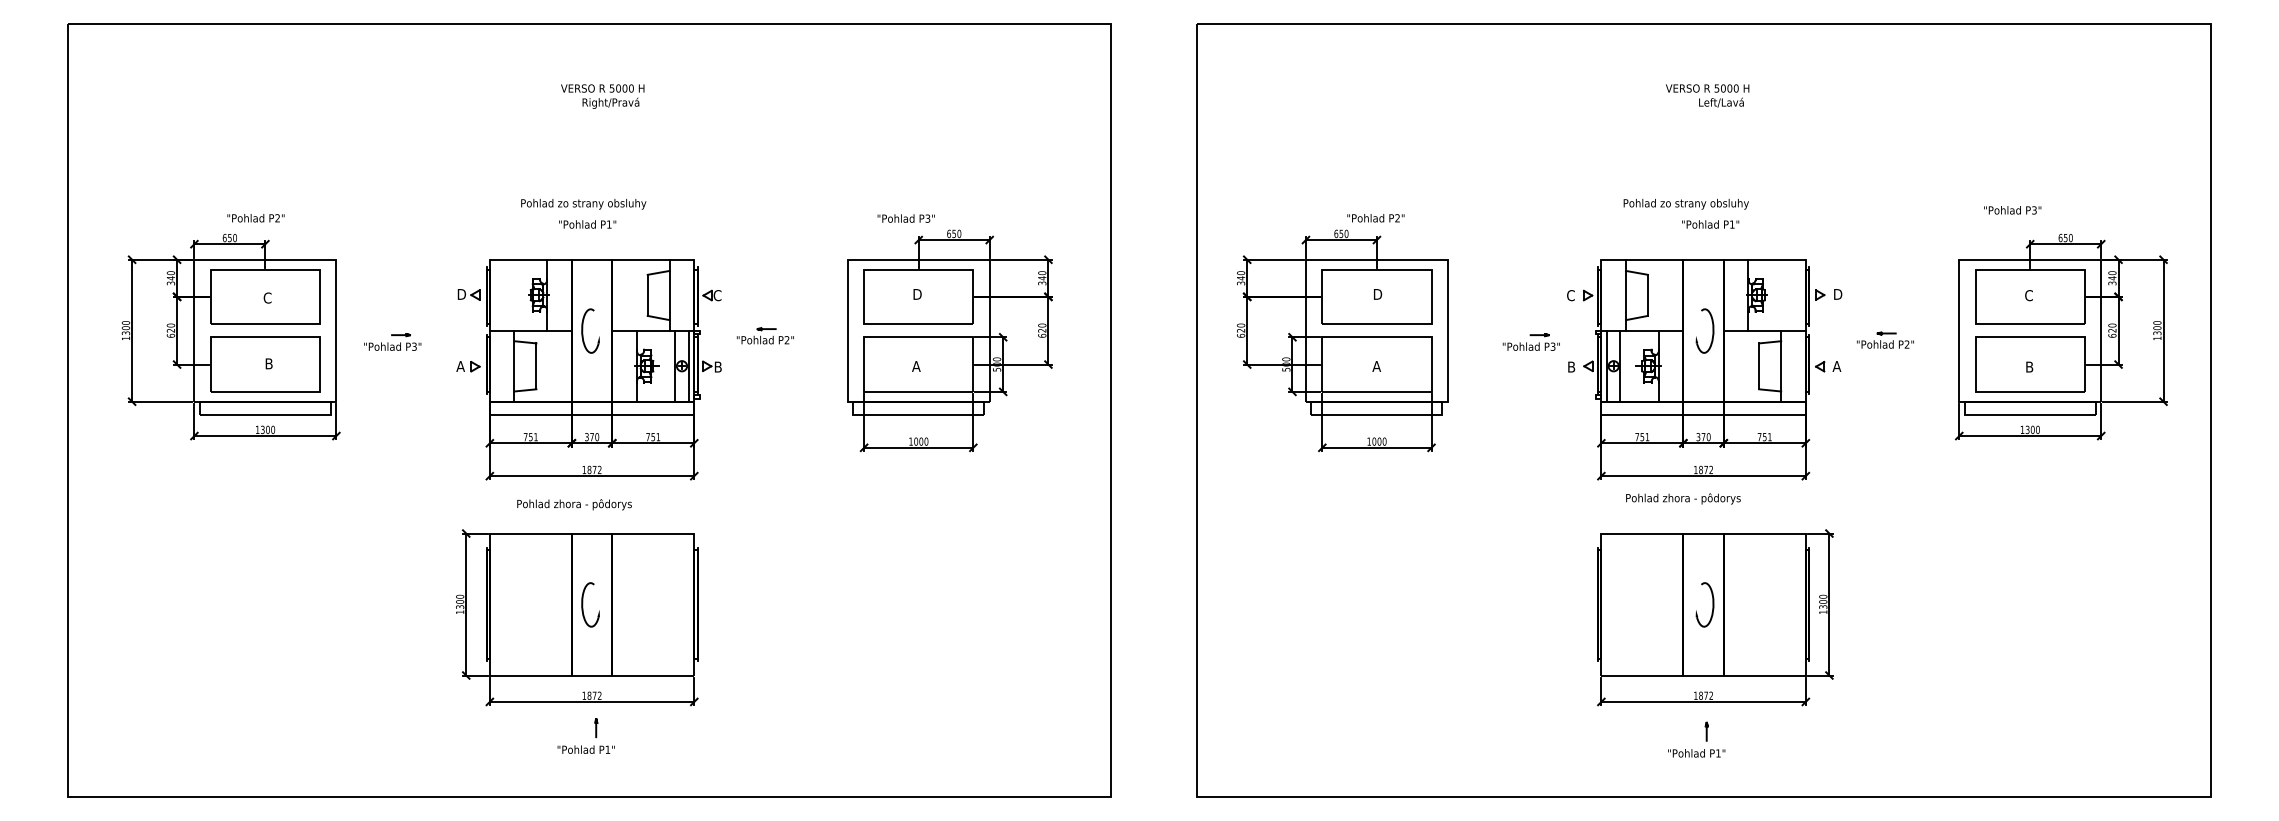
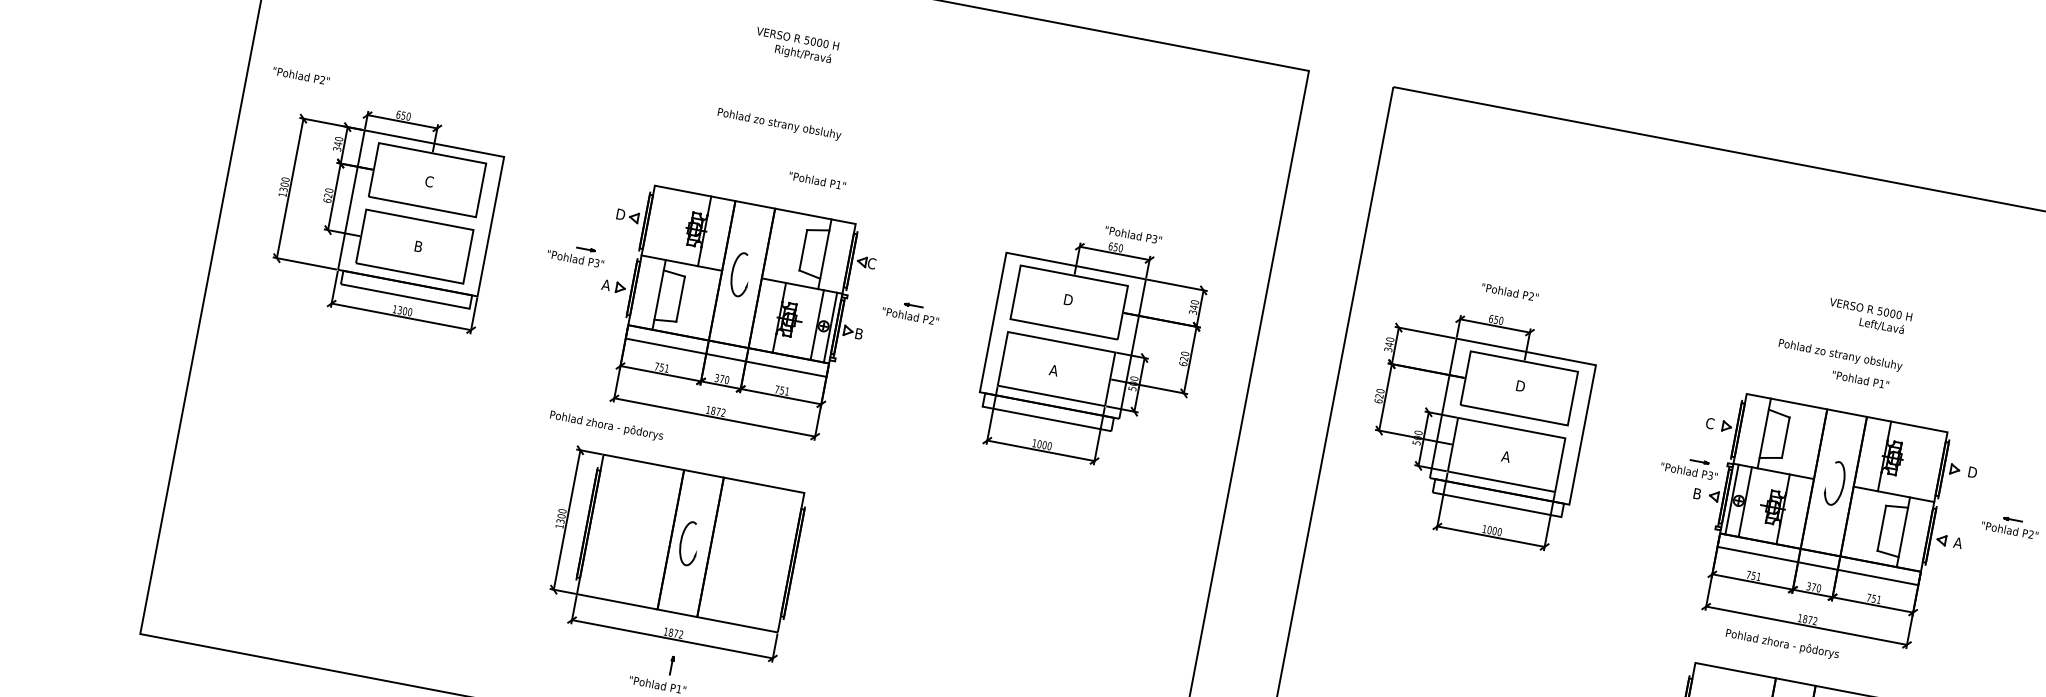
text: (1707, 95) -> (1869, 316), moved
text: (583, 204) -> (779, 124), moved
text: (255, 218) -> (300, 76), moved
text: (905, 218) -> (1132, 234), moved
text: (1375, 218) -> (1509, 292), moved
text: (587, 224) -> (817, 180), moved
part: (392, 341) -> (576, 253), moved
part: (1530, 341) -> (1689, 466), moved
text: (574, 504) -> (606, 425), moved

